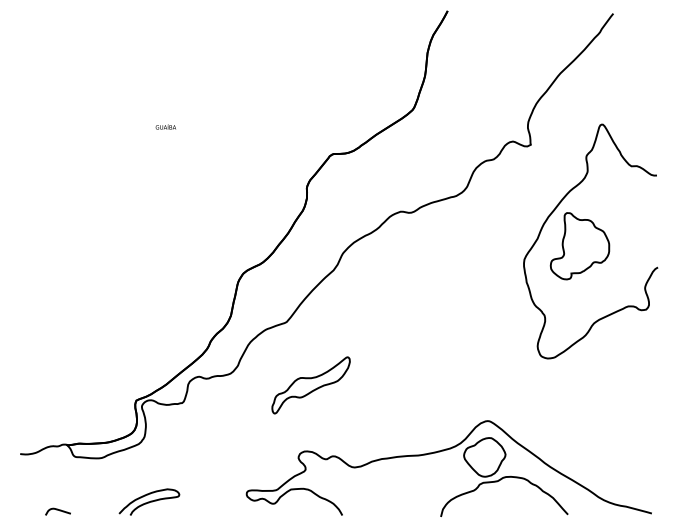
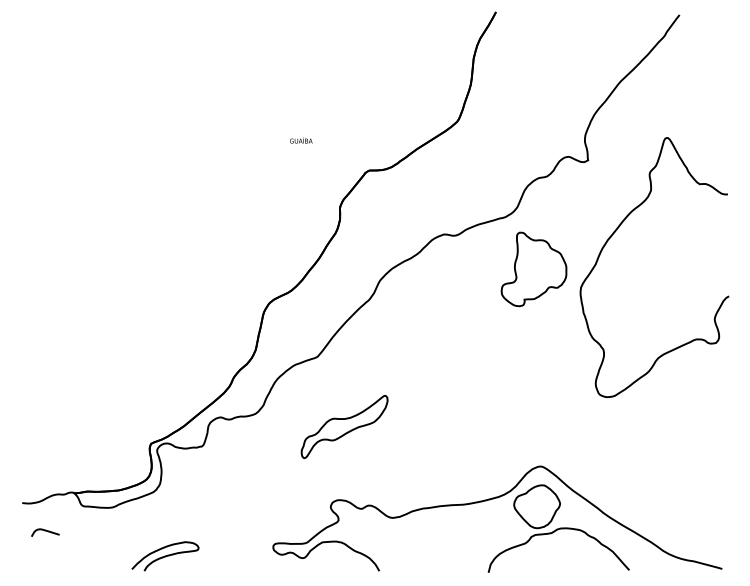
text: (165, 126) -> (300, 140), moved
part: (579, 246) -> (533, 269), moved
curve: (57, 510) -> (44, 531), moved

